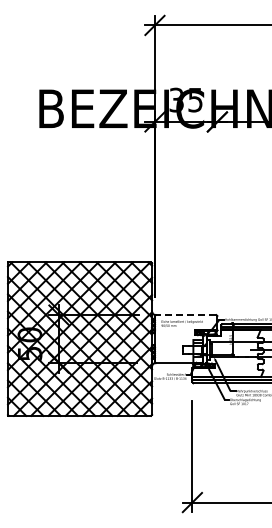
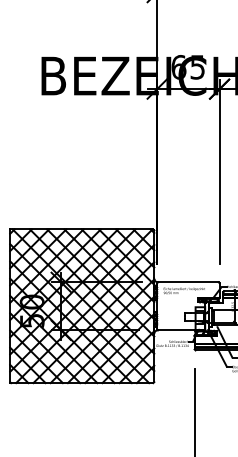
text: (176, 99) -> (178, 66), 35 -> 65
line: (217, 204) -> (219, 171), added
line: (185, 315) -> (187, 282), dashed -> solid

